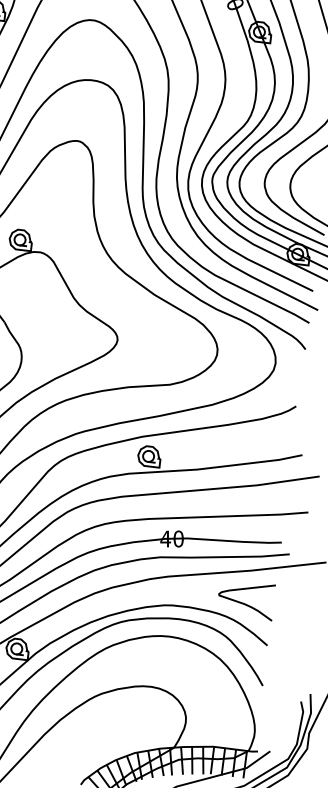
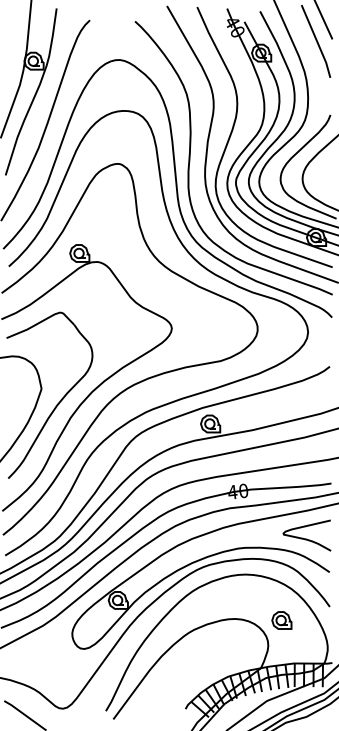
part: (204, 694) -> (281, 620), added

